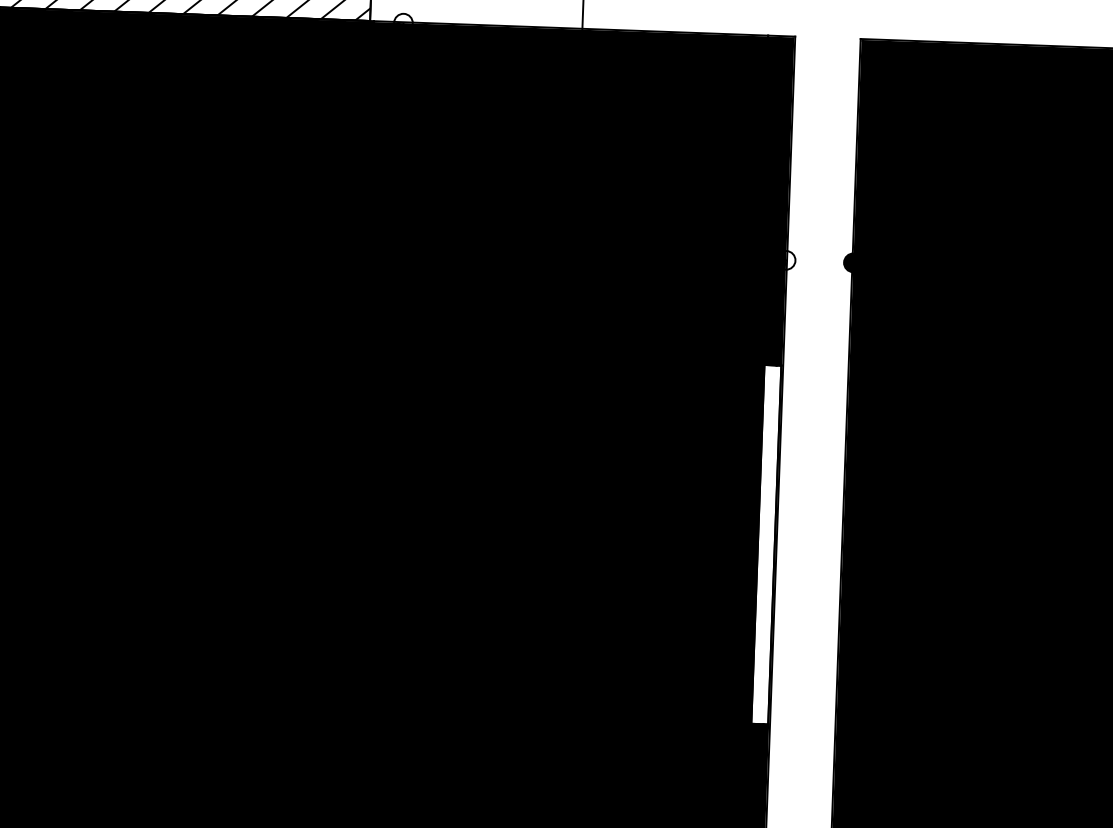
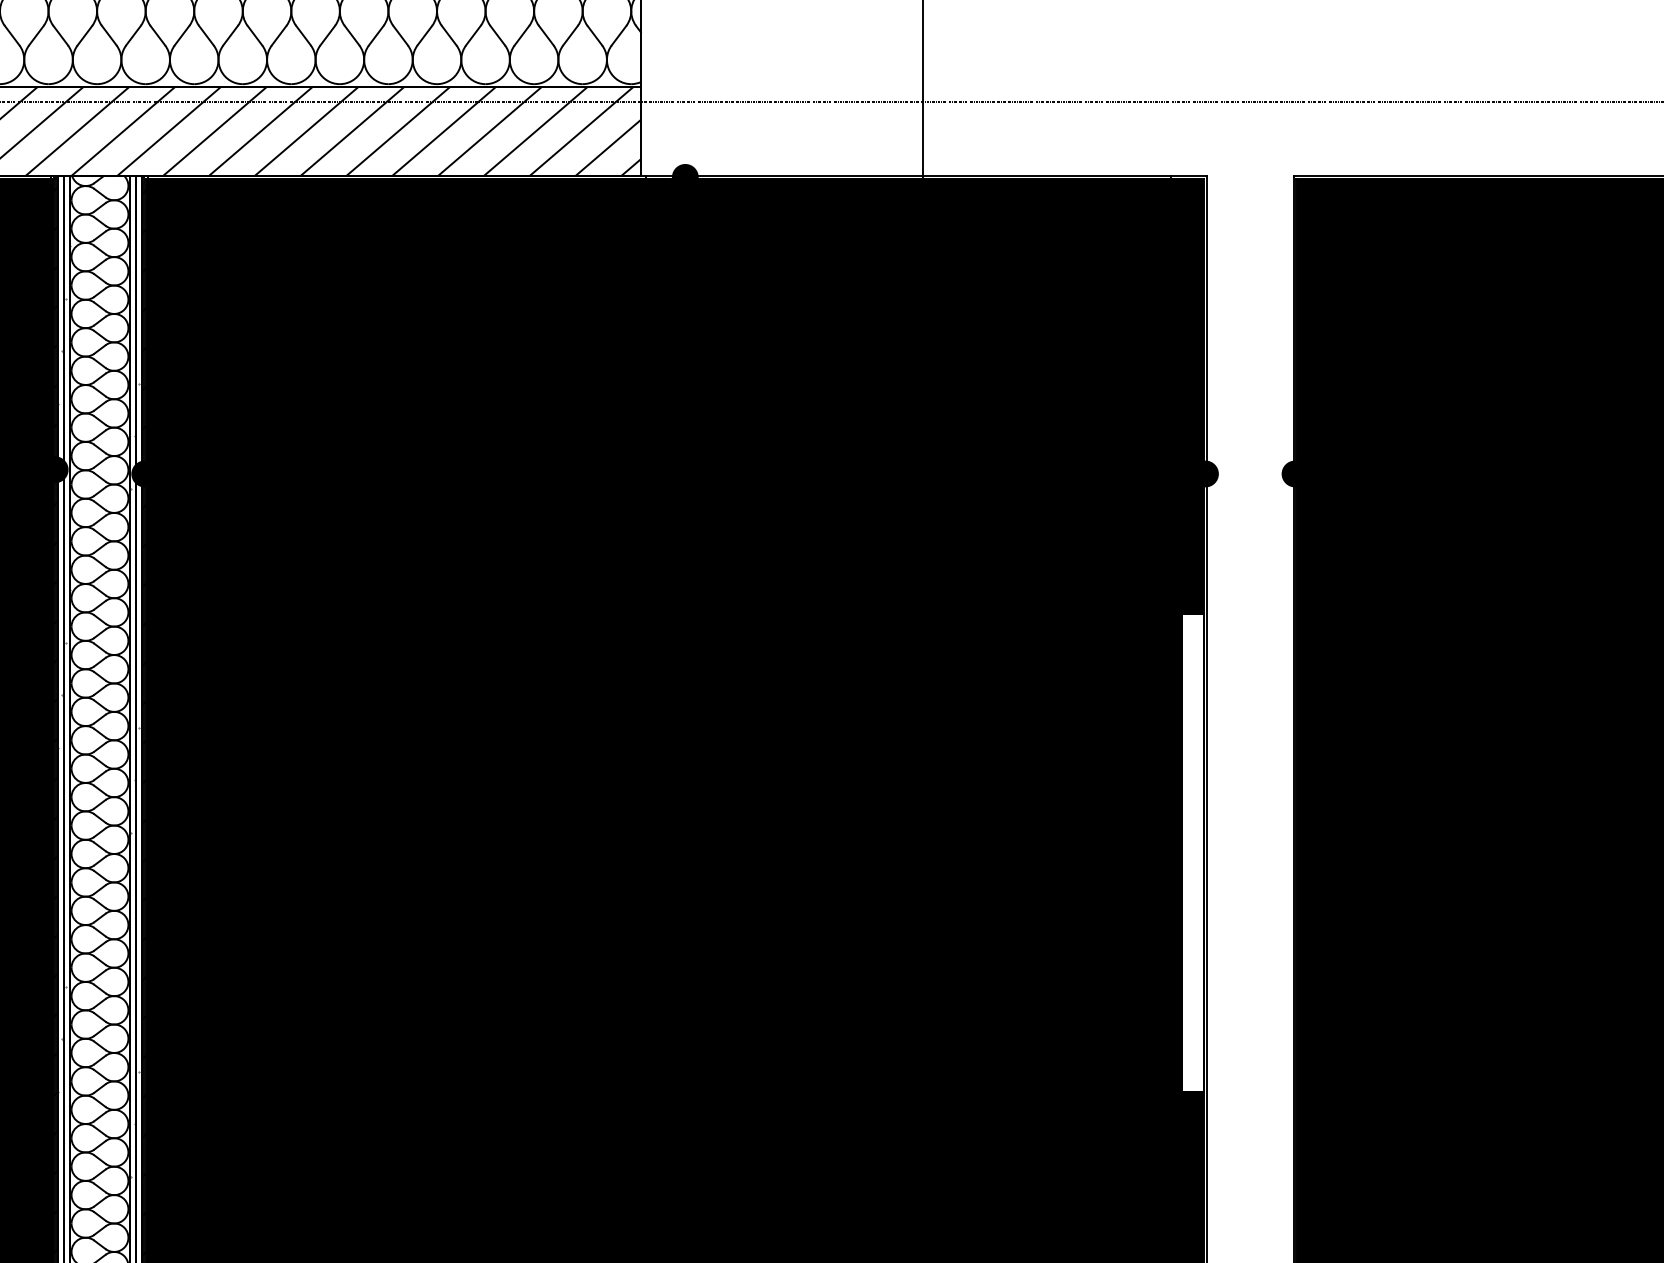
fill: (402, 22) -> (684, 176), added
fill: (786, 260) -> (1205, 473), added

